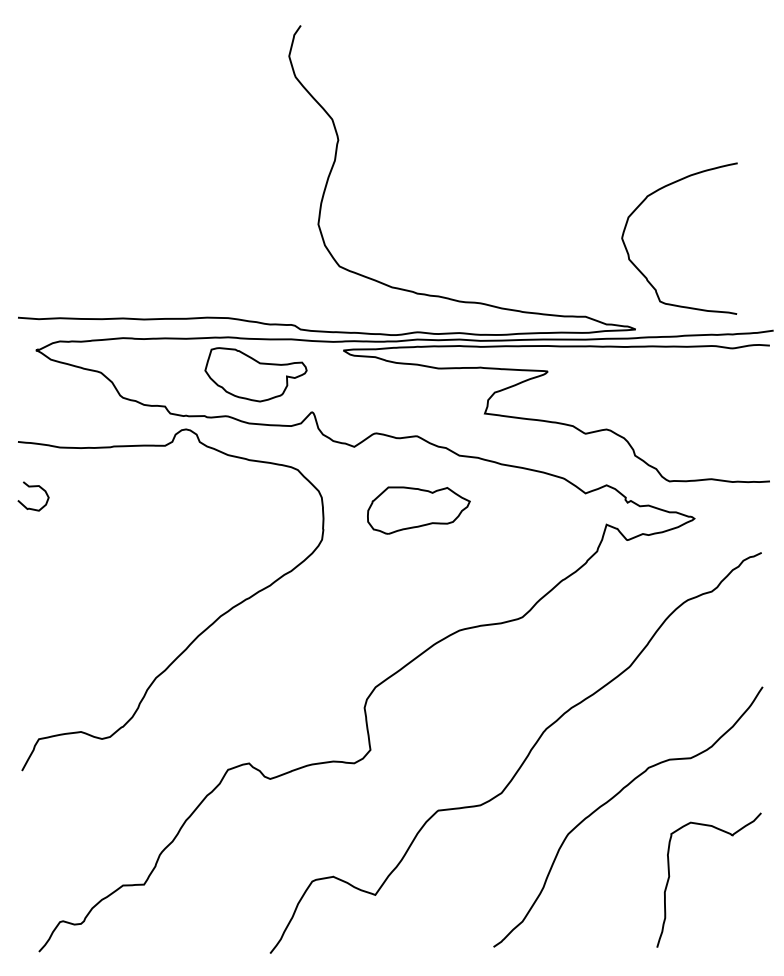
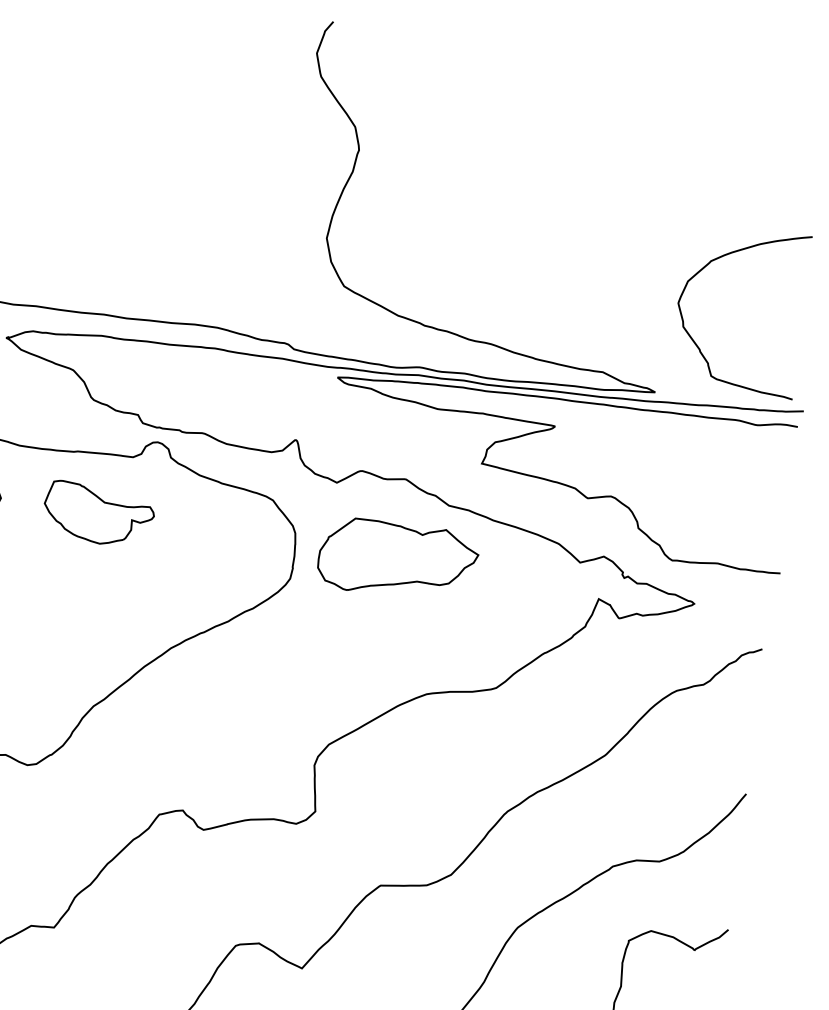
curve: (643, 273) -> (696, 343), moved
part: (255, 374) -> (98, 514), moved
part: (418, 510) -> (397, 559), size x1.43

